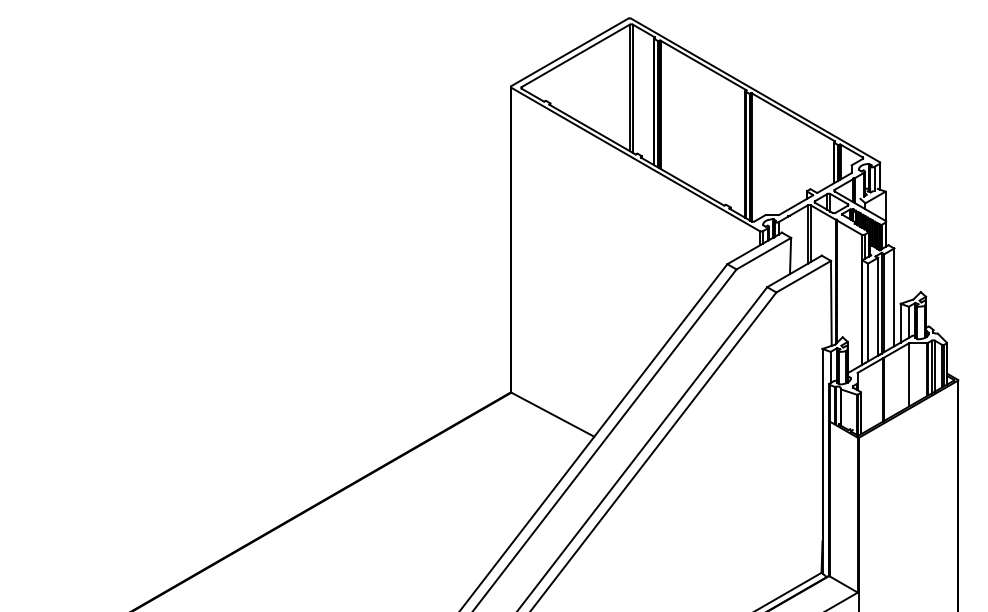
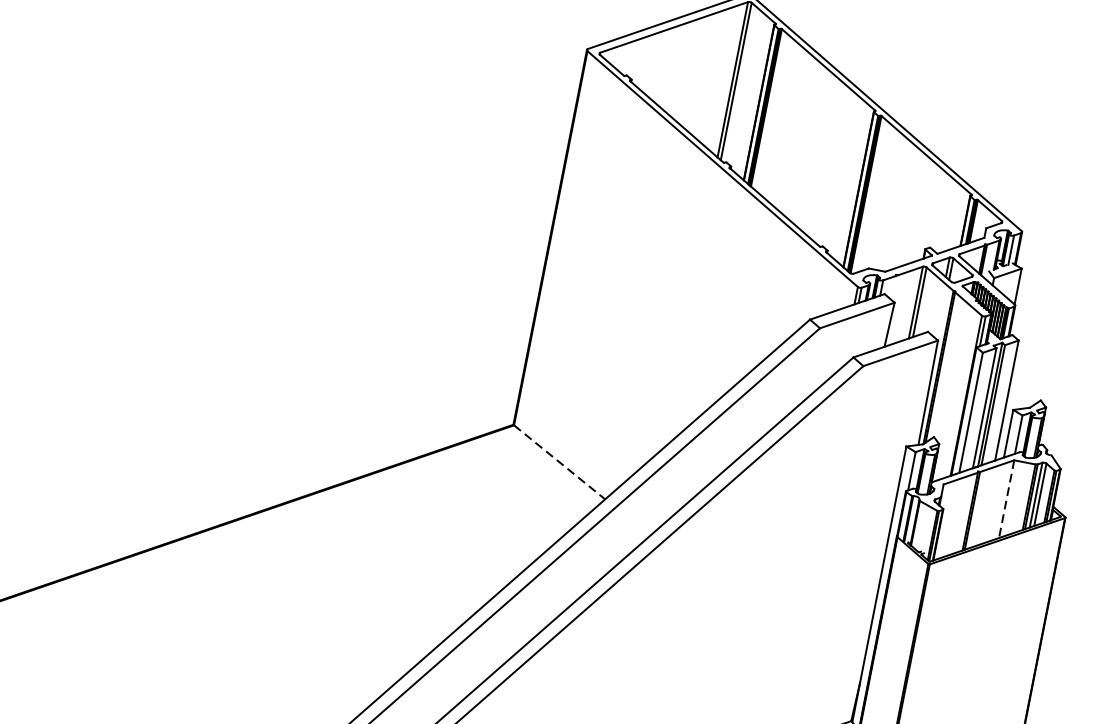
line: (909, 374) -> (1007, 498), solid -> dashed
line: (552, 414) -> (559, 461), solid -> dashed

